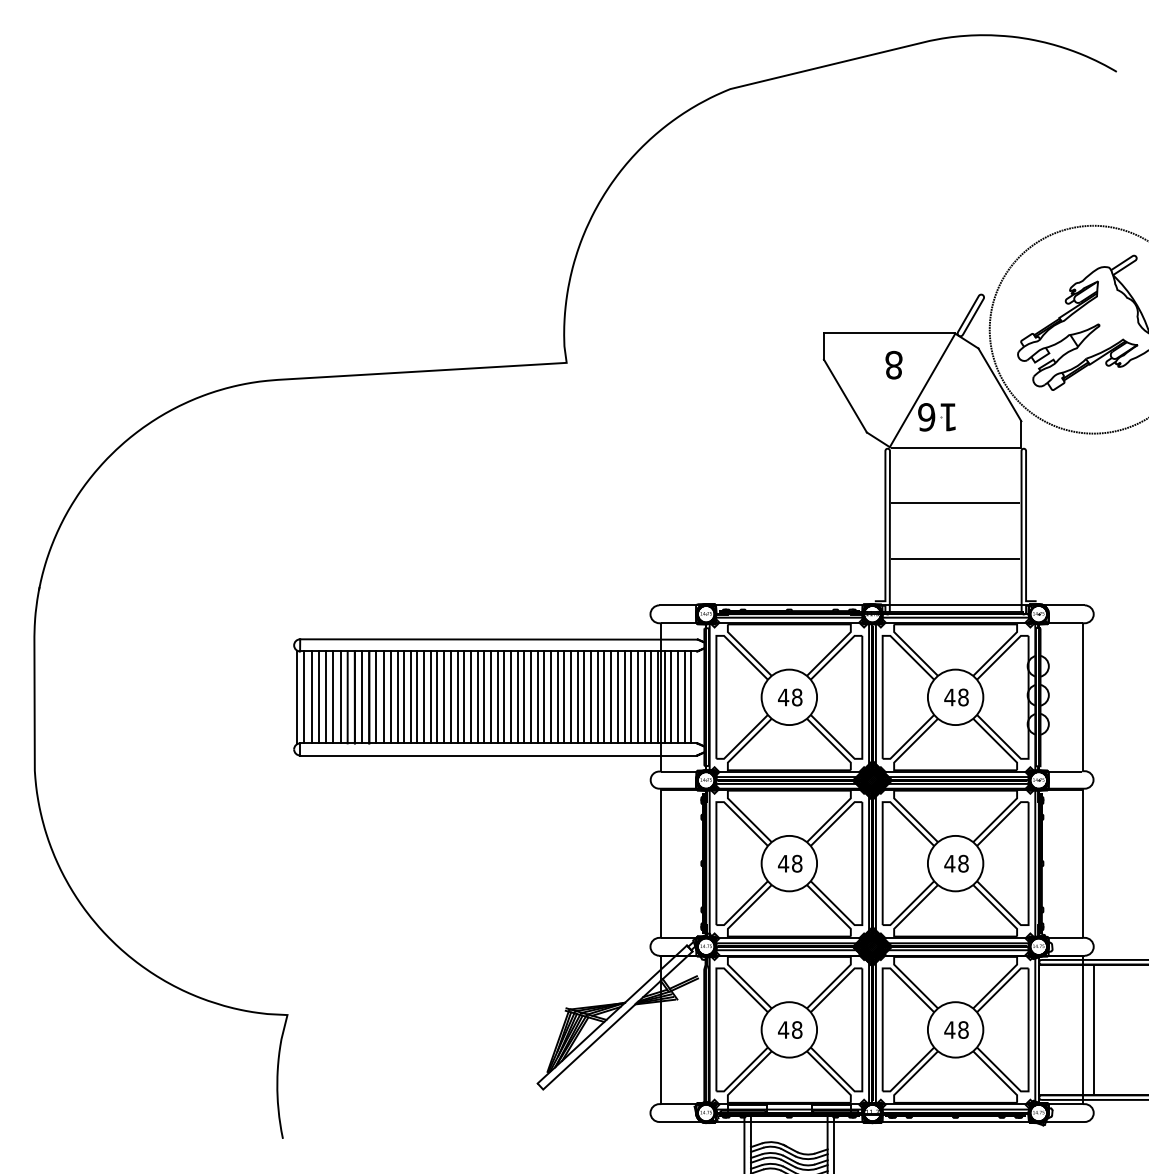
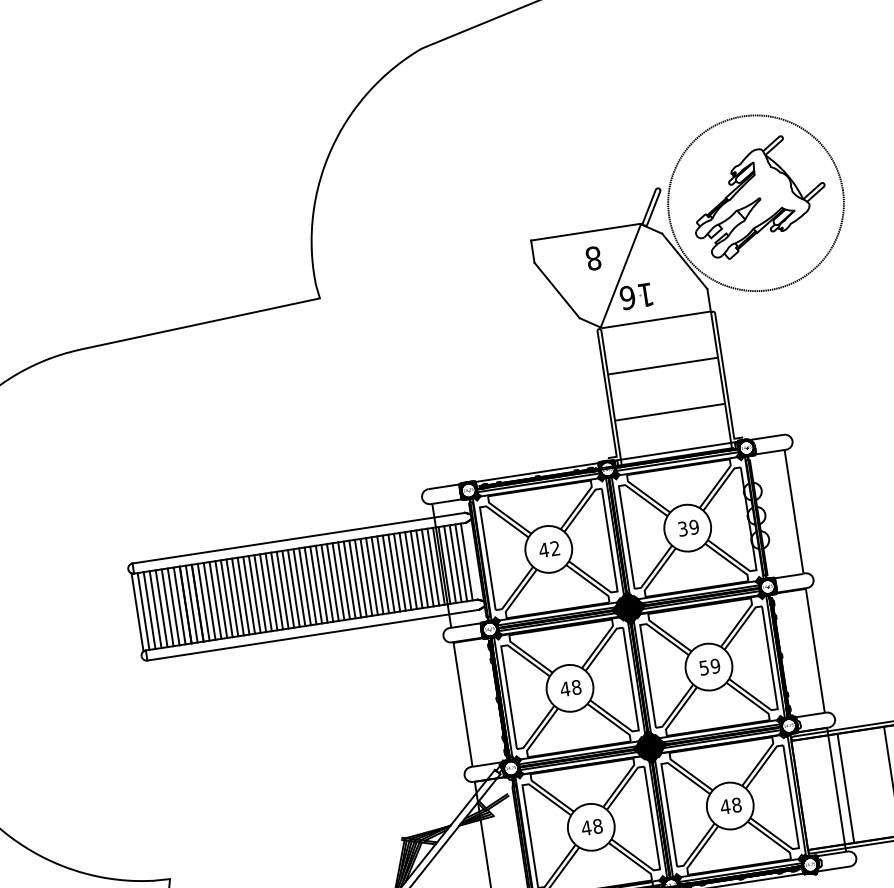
text: (797, 697) -> (555, 548), 48 -> 42
text: (956, 697) -> (688, 528), 48 -> 39
text: (956, 863) -> (709, 666), 48 -> 59

